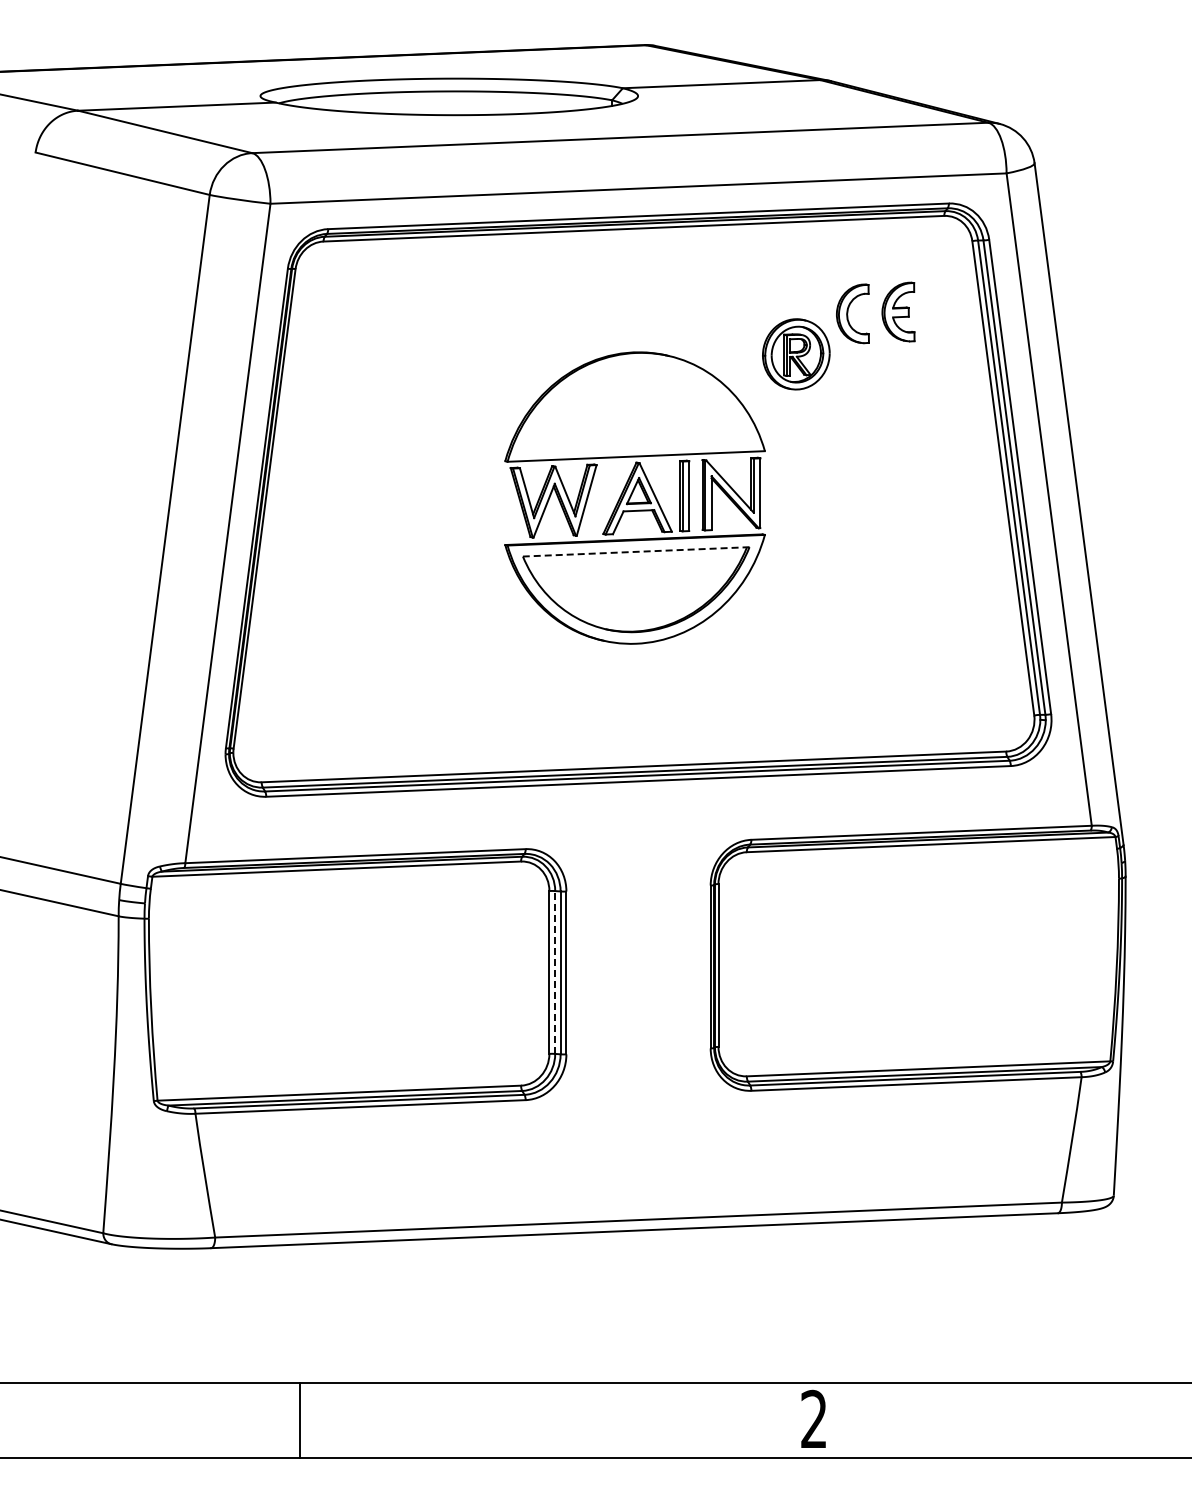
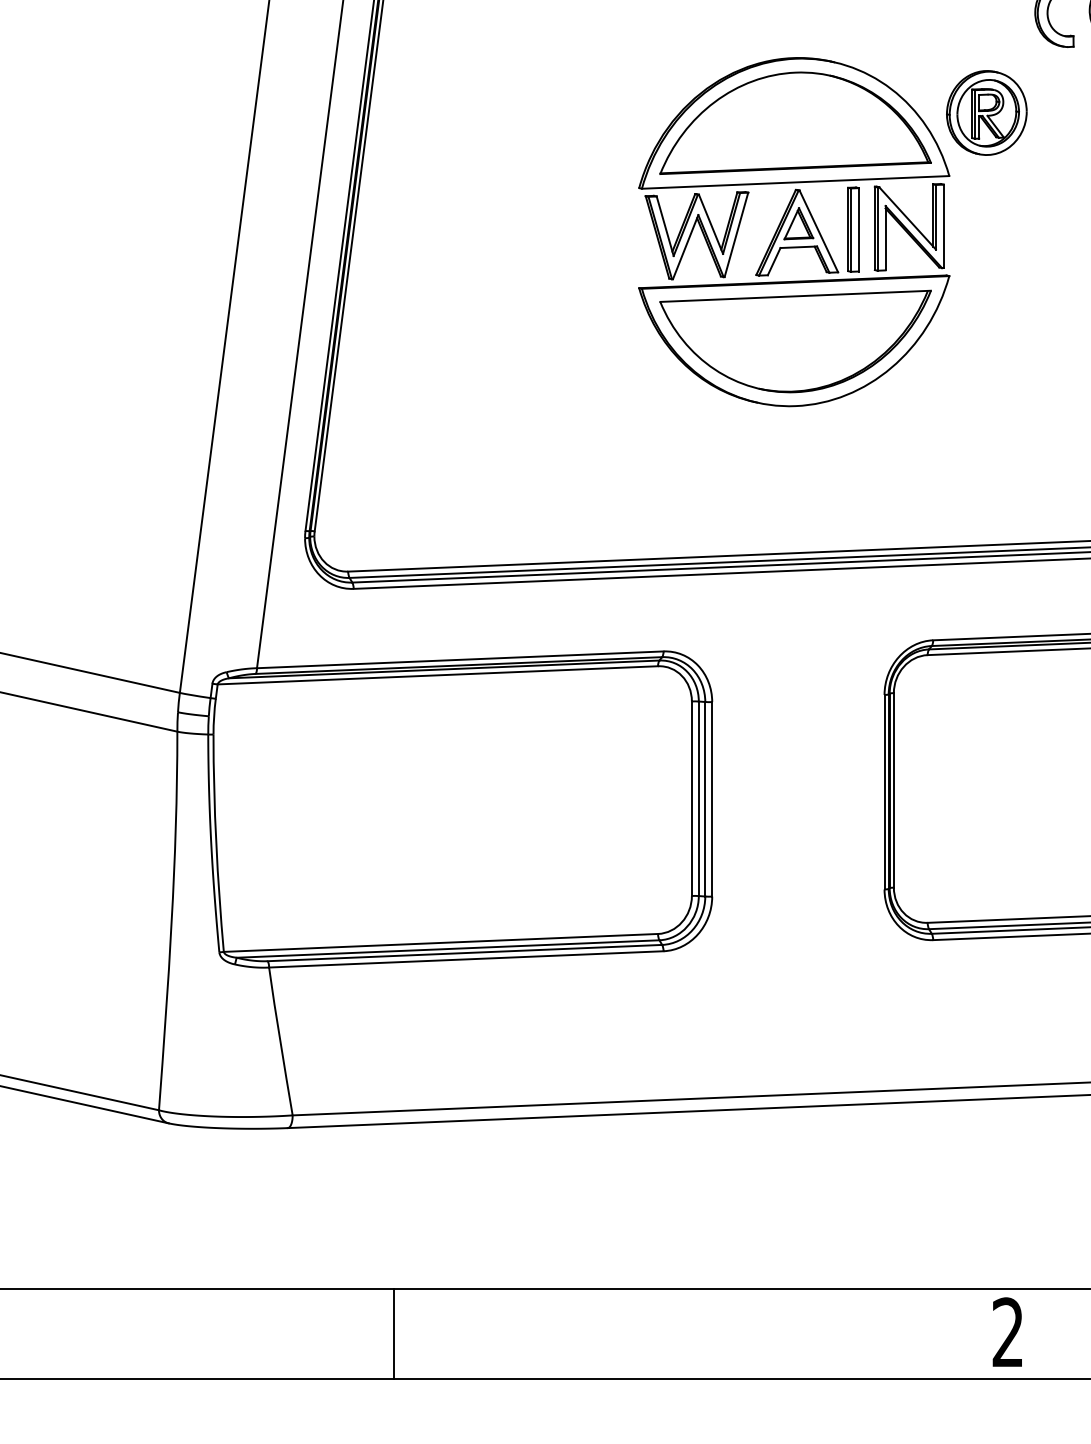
part: (796, 354) -> (987, 113), moved
part: (636, 406) -> (795, 122), added
line: (635, 551) -> (794, 295), dashed -> solid
line: (555, 972) -> (699, 798), dashed -> solid

